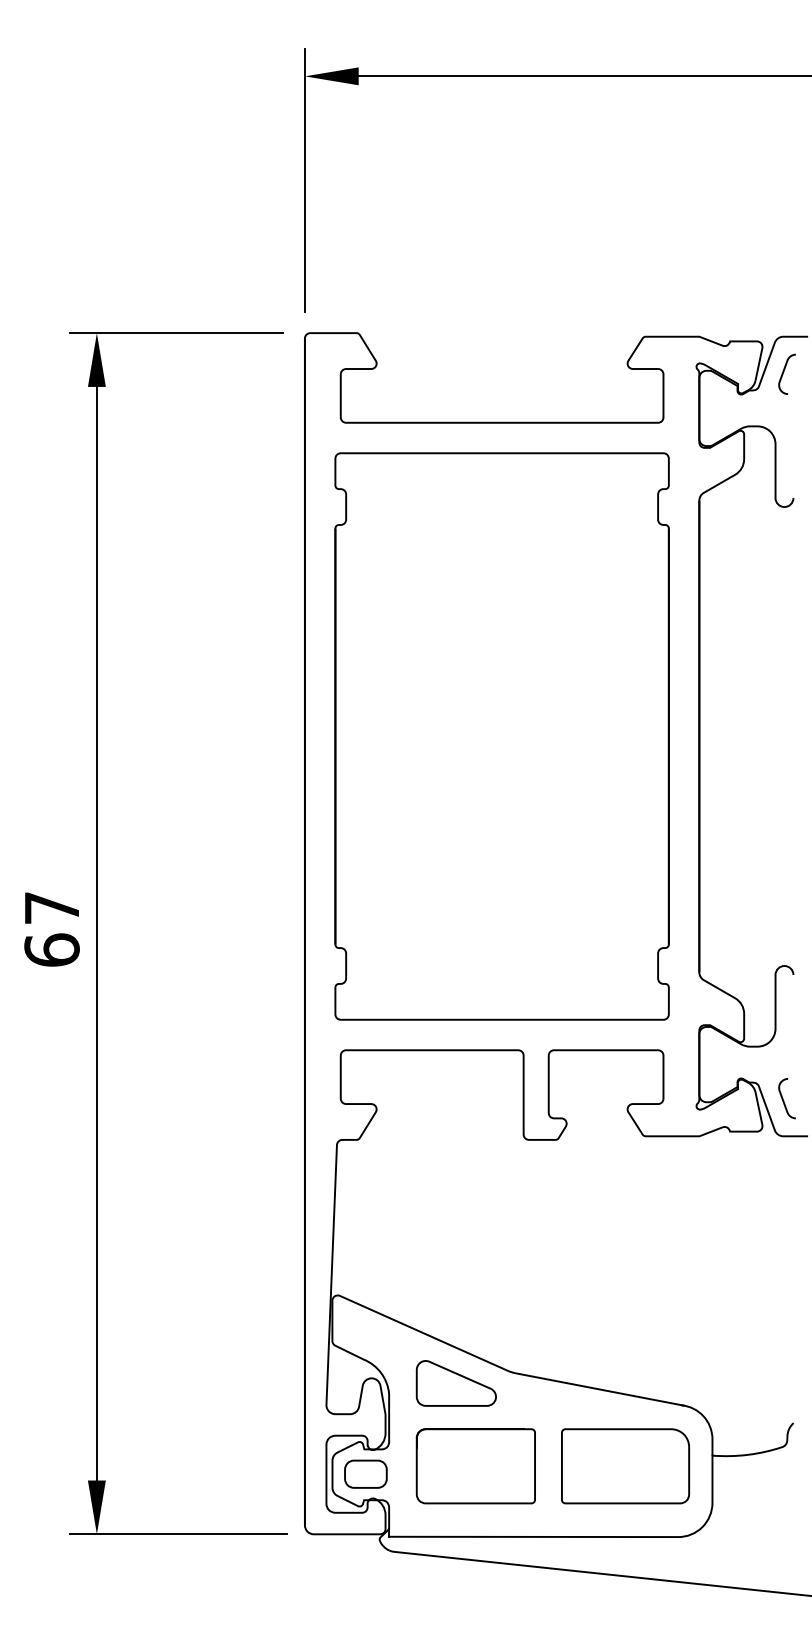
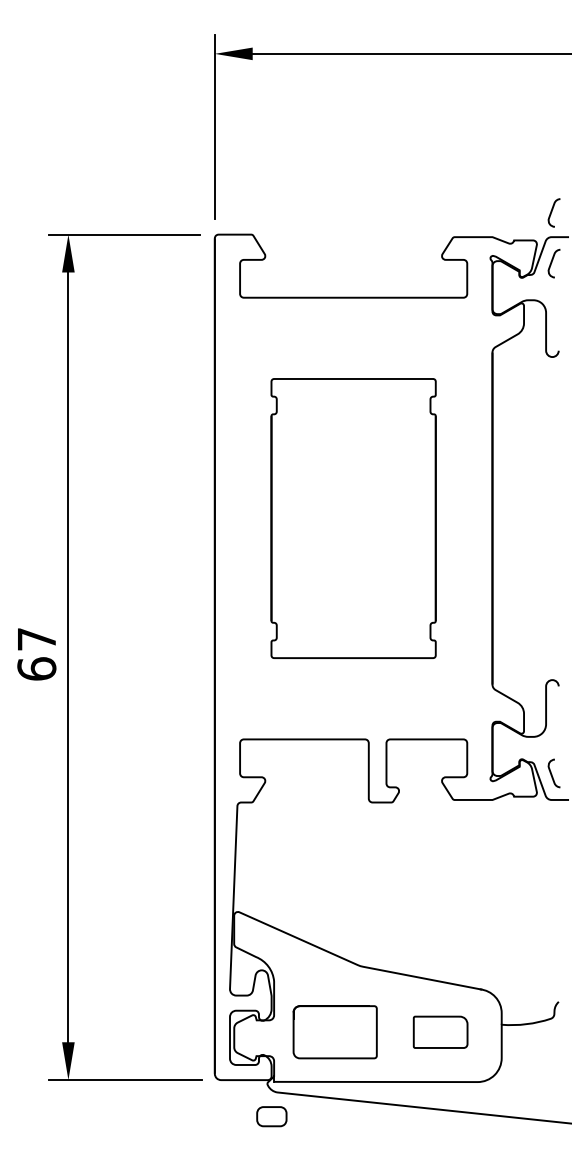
curve: (784, 300) -> (552, 211), added
part: (501, 736) -> (353, 518), size x0.7
part: (455, 1383) -> (320, 973), removed
part: (625, 1466) -> (440, 1032), size x0.6
part: (365, 1473) -> (271, 1116), moved

